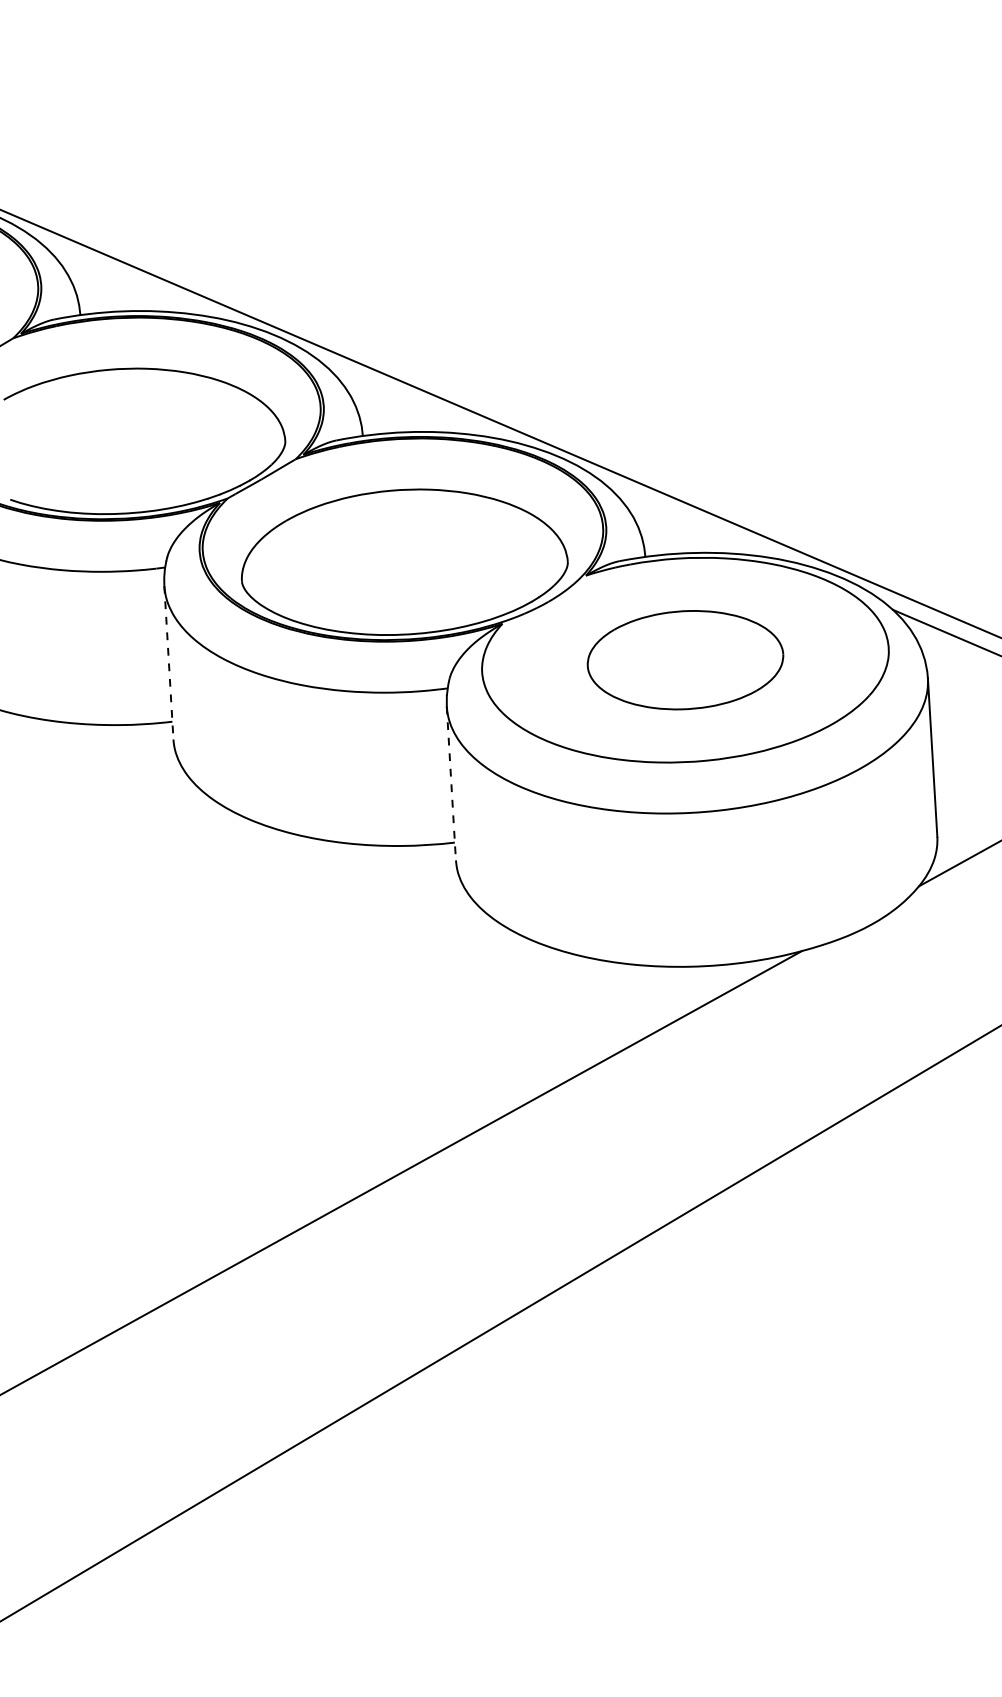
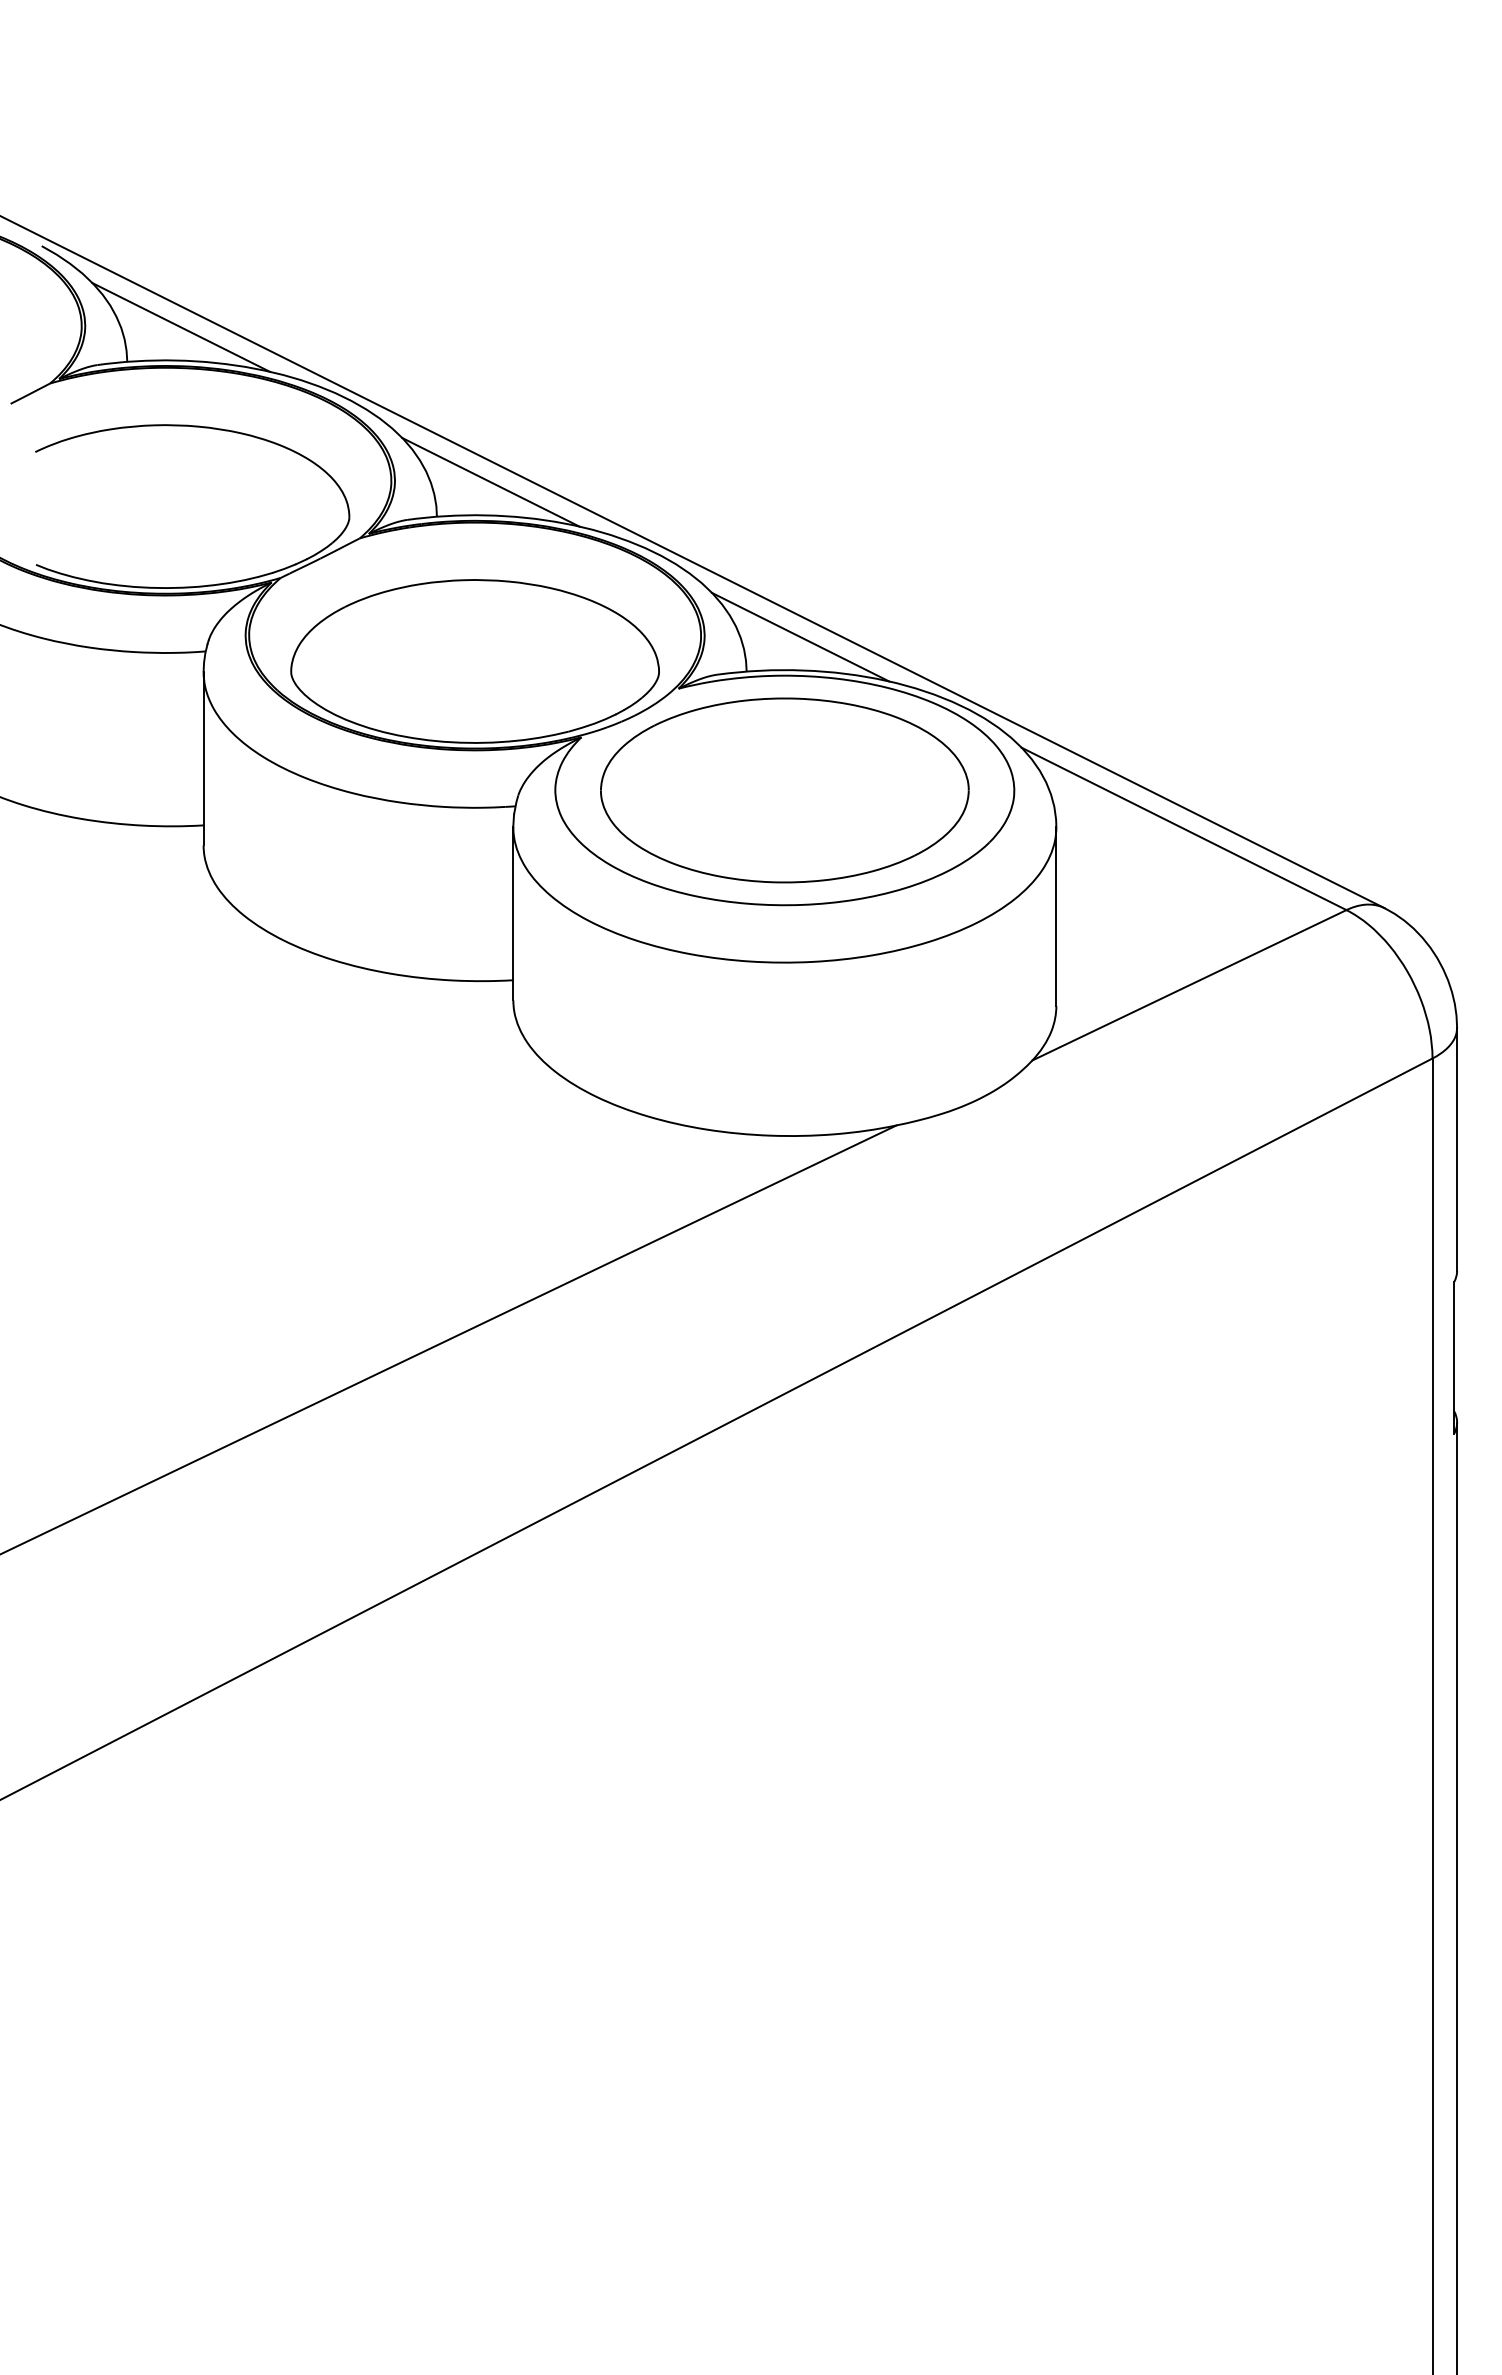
line: (125, 281) -> (180, 327), added
line: (408, 401) -> (490, 481), added
line: (691, 522) -> (800, 636), added
part: (685, 660) -> (784, 790), size x1.67
line: (168, 662) -> (203, 758), dashed -> solid
line: (451, 783) -> (513, 913), dashed -> solid

